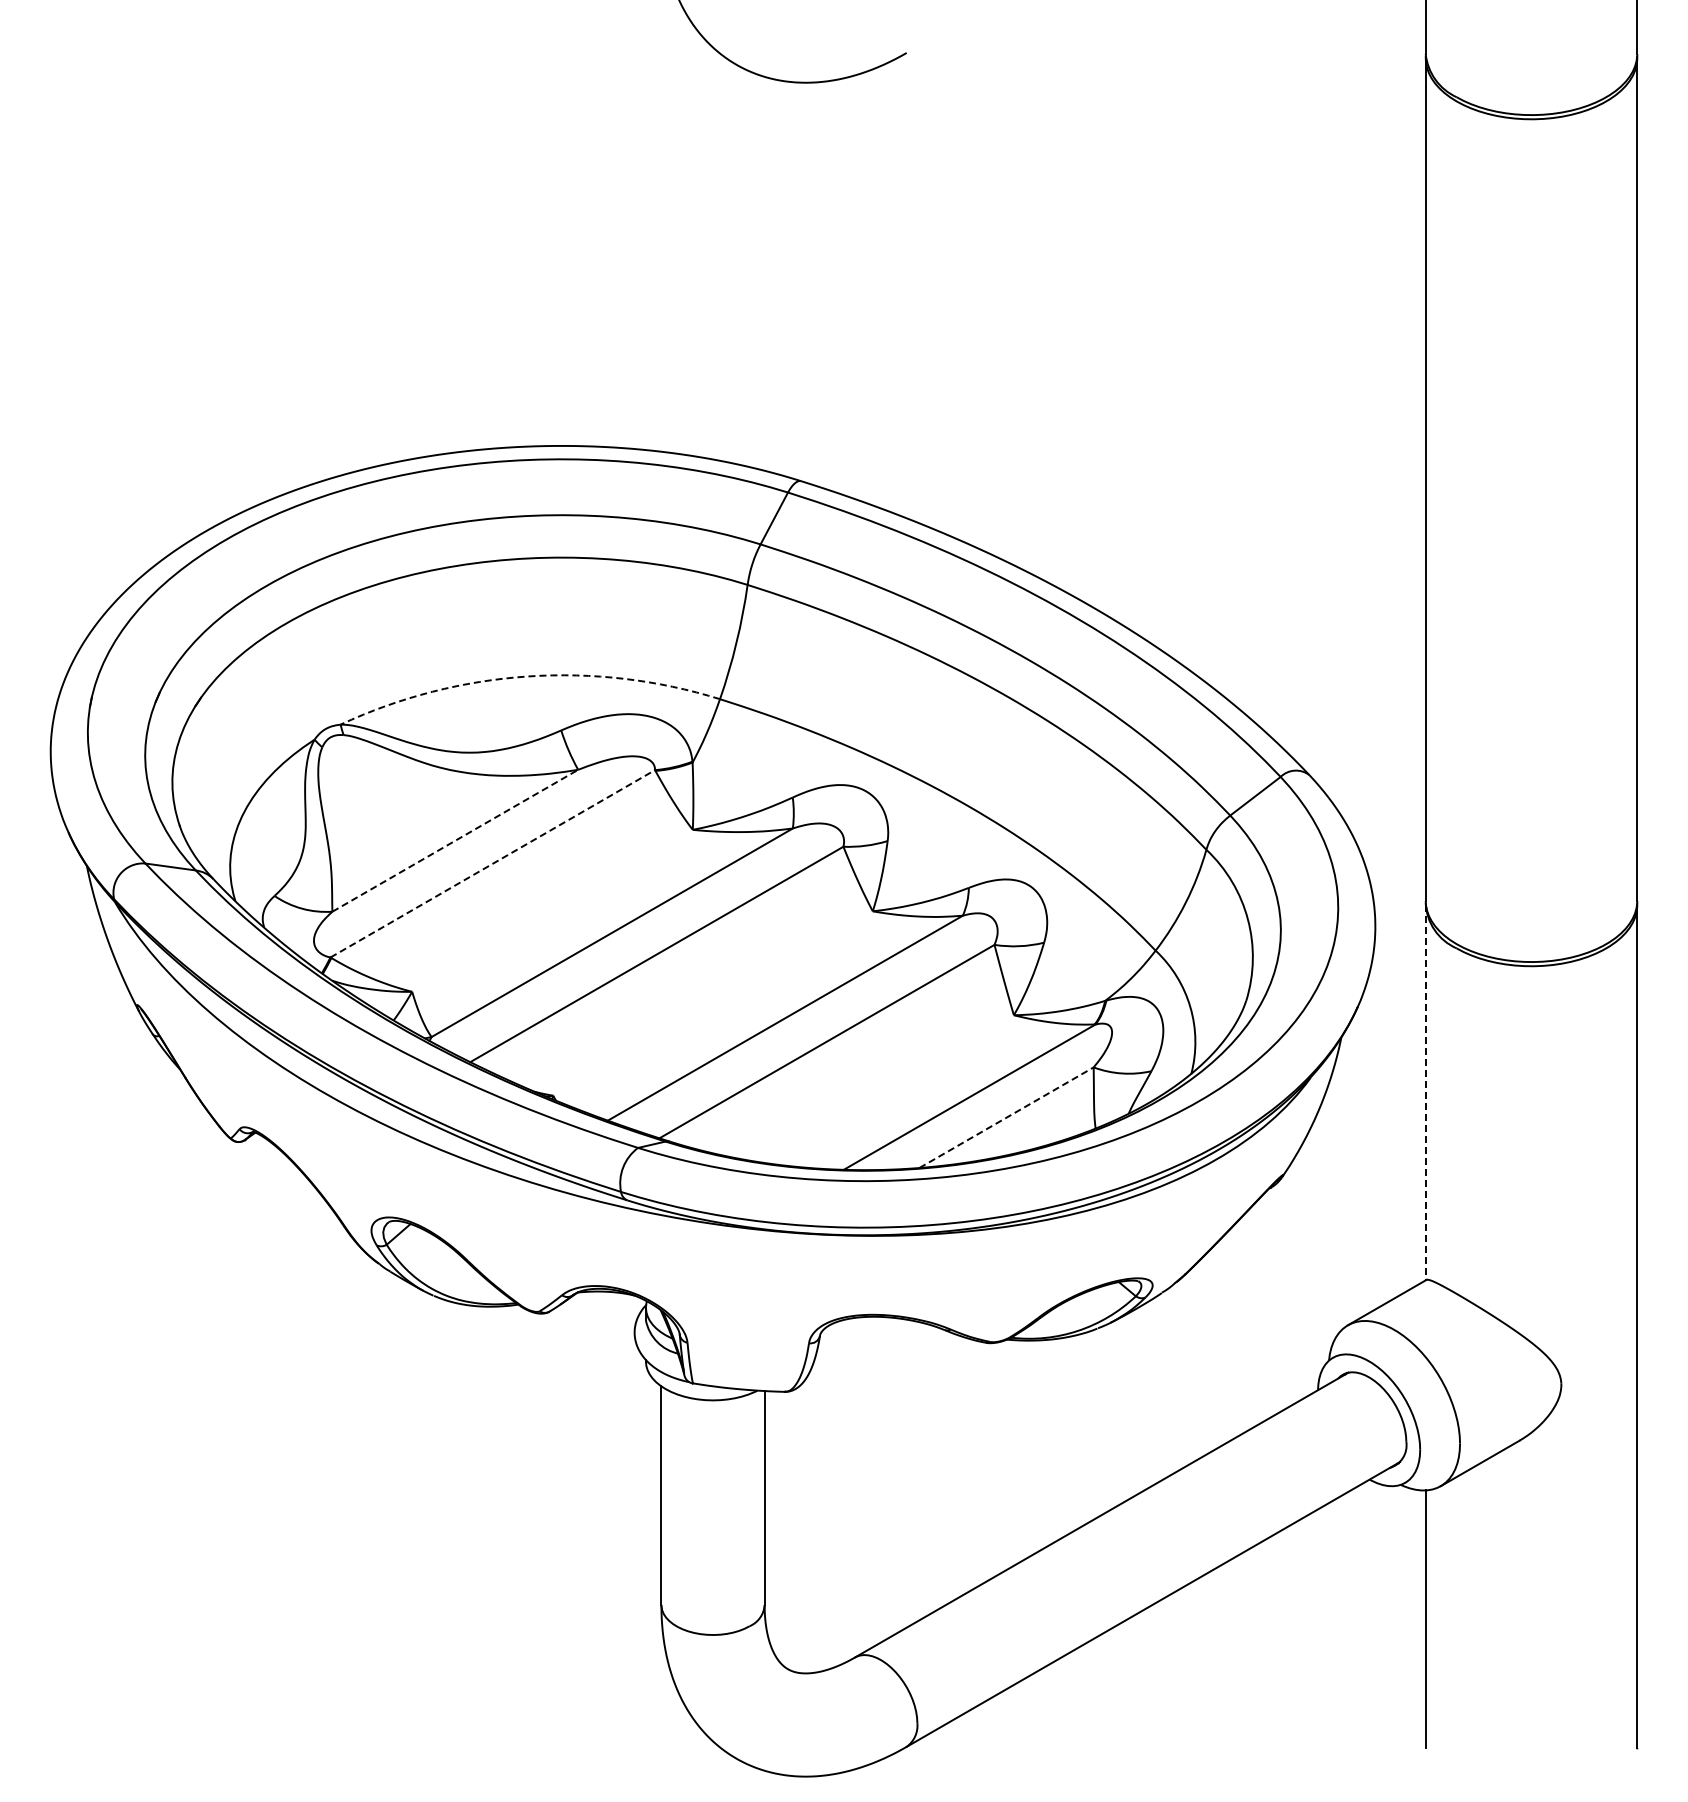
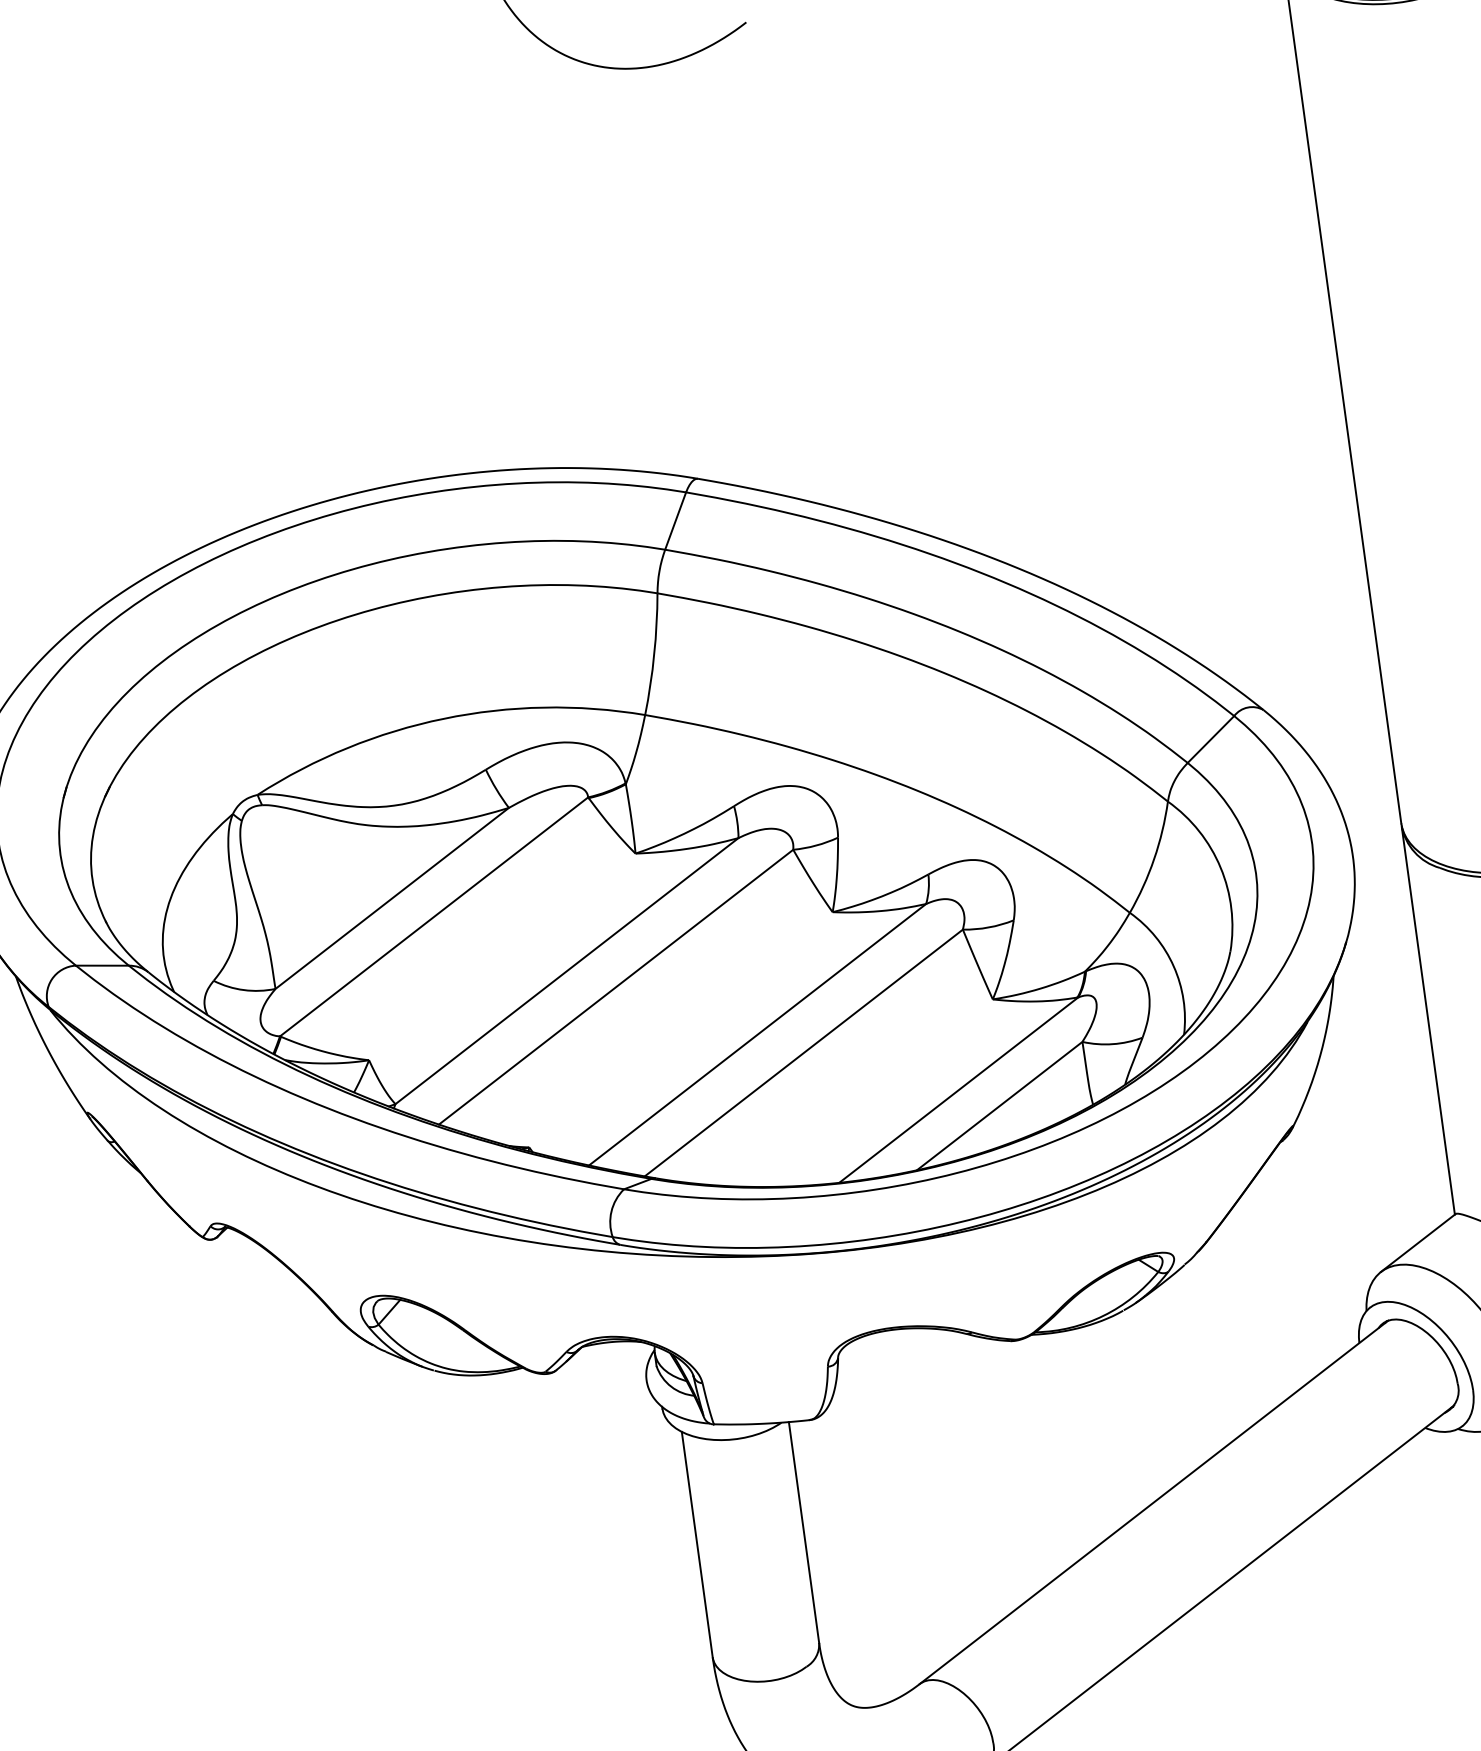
arc: (527, 676) -> (443, 718), dashed -> solid
line: (455, 840) -> (392, 898), dashed -> solid
line: (493, 863) -> (434, 916), dashed -> solid
line: (1425, 1092) -> (1428, 1020), dashed -> solid
line: (1006, 1117) -> (999, 1105), dashed -> solid

